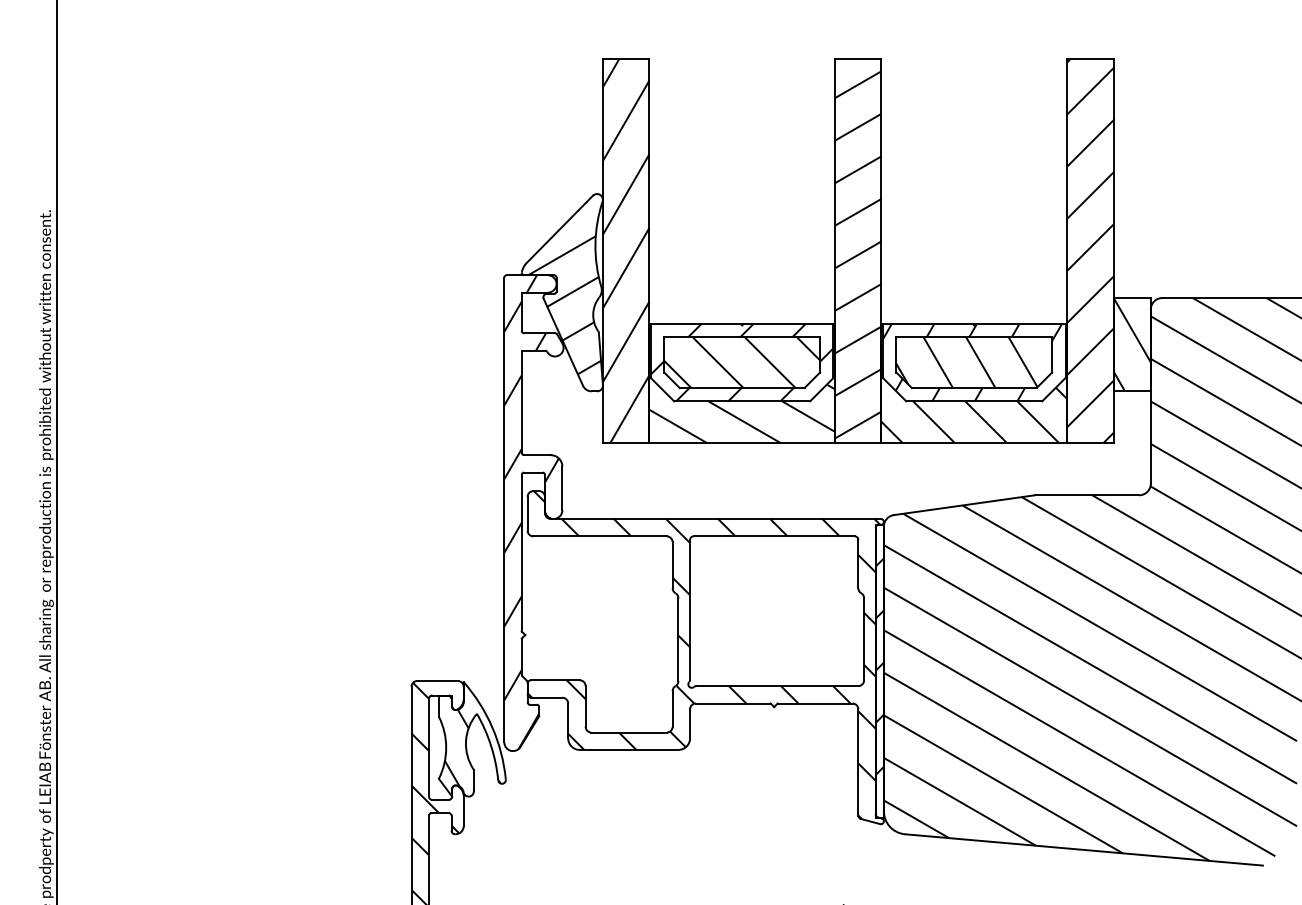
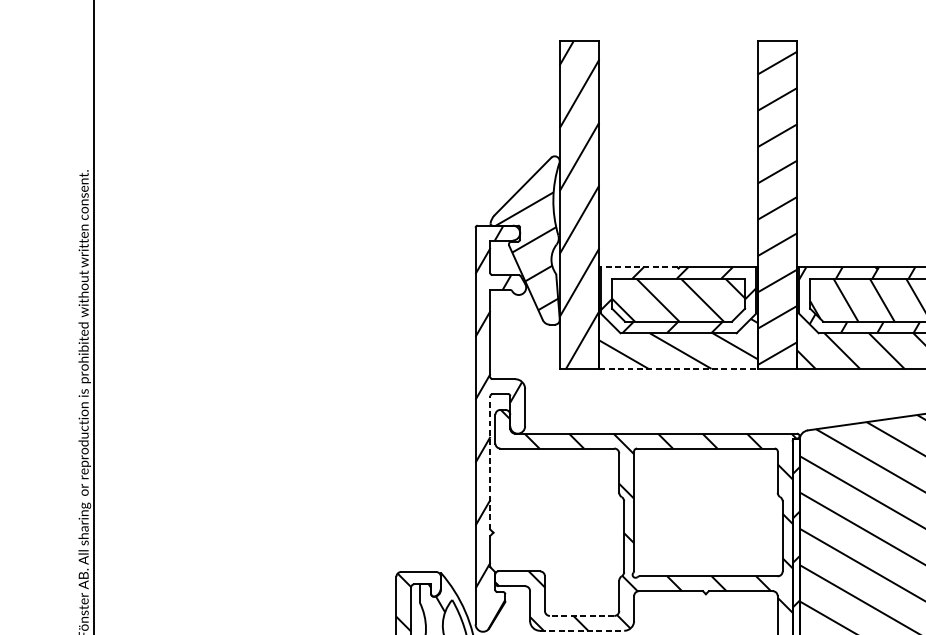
line: (695, 324) -> (638, 267), solid -> dashed
line: (742, 443) -> (678, 369), solid -> dashed
line: (521, 552) -> (490, 462), solid -> dashed
line: (629, 732) -> (582, 615), solid -> dashed
line: (629, 749) -> (582, 630), solid -> dashed

